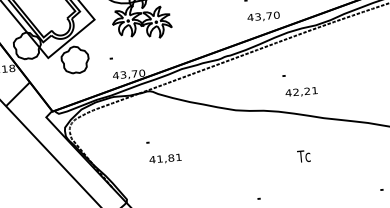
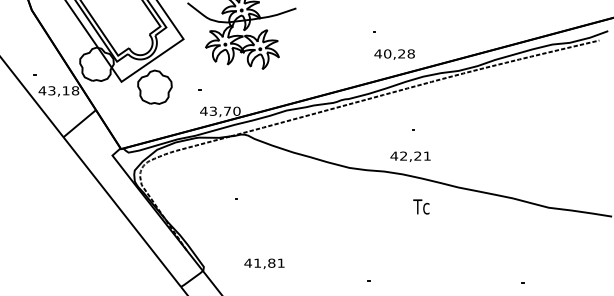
text: (267, 15) -> (399, 53), 43,70 -> 40,28
text: (301, 92) -> (410, 156), moved
text: (304, 156) -> (421, 206), moved
text: (165, 158) -> (264, 263), moved

